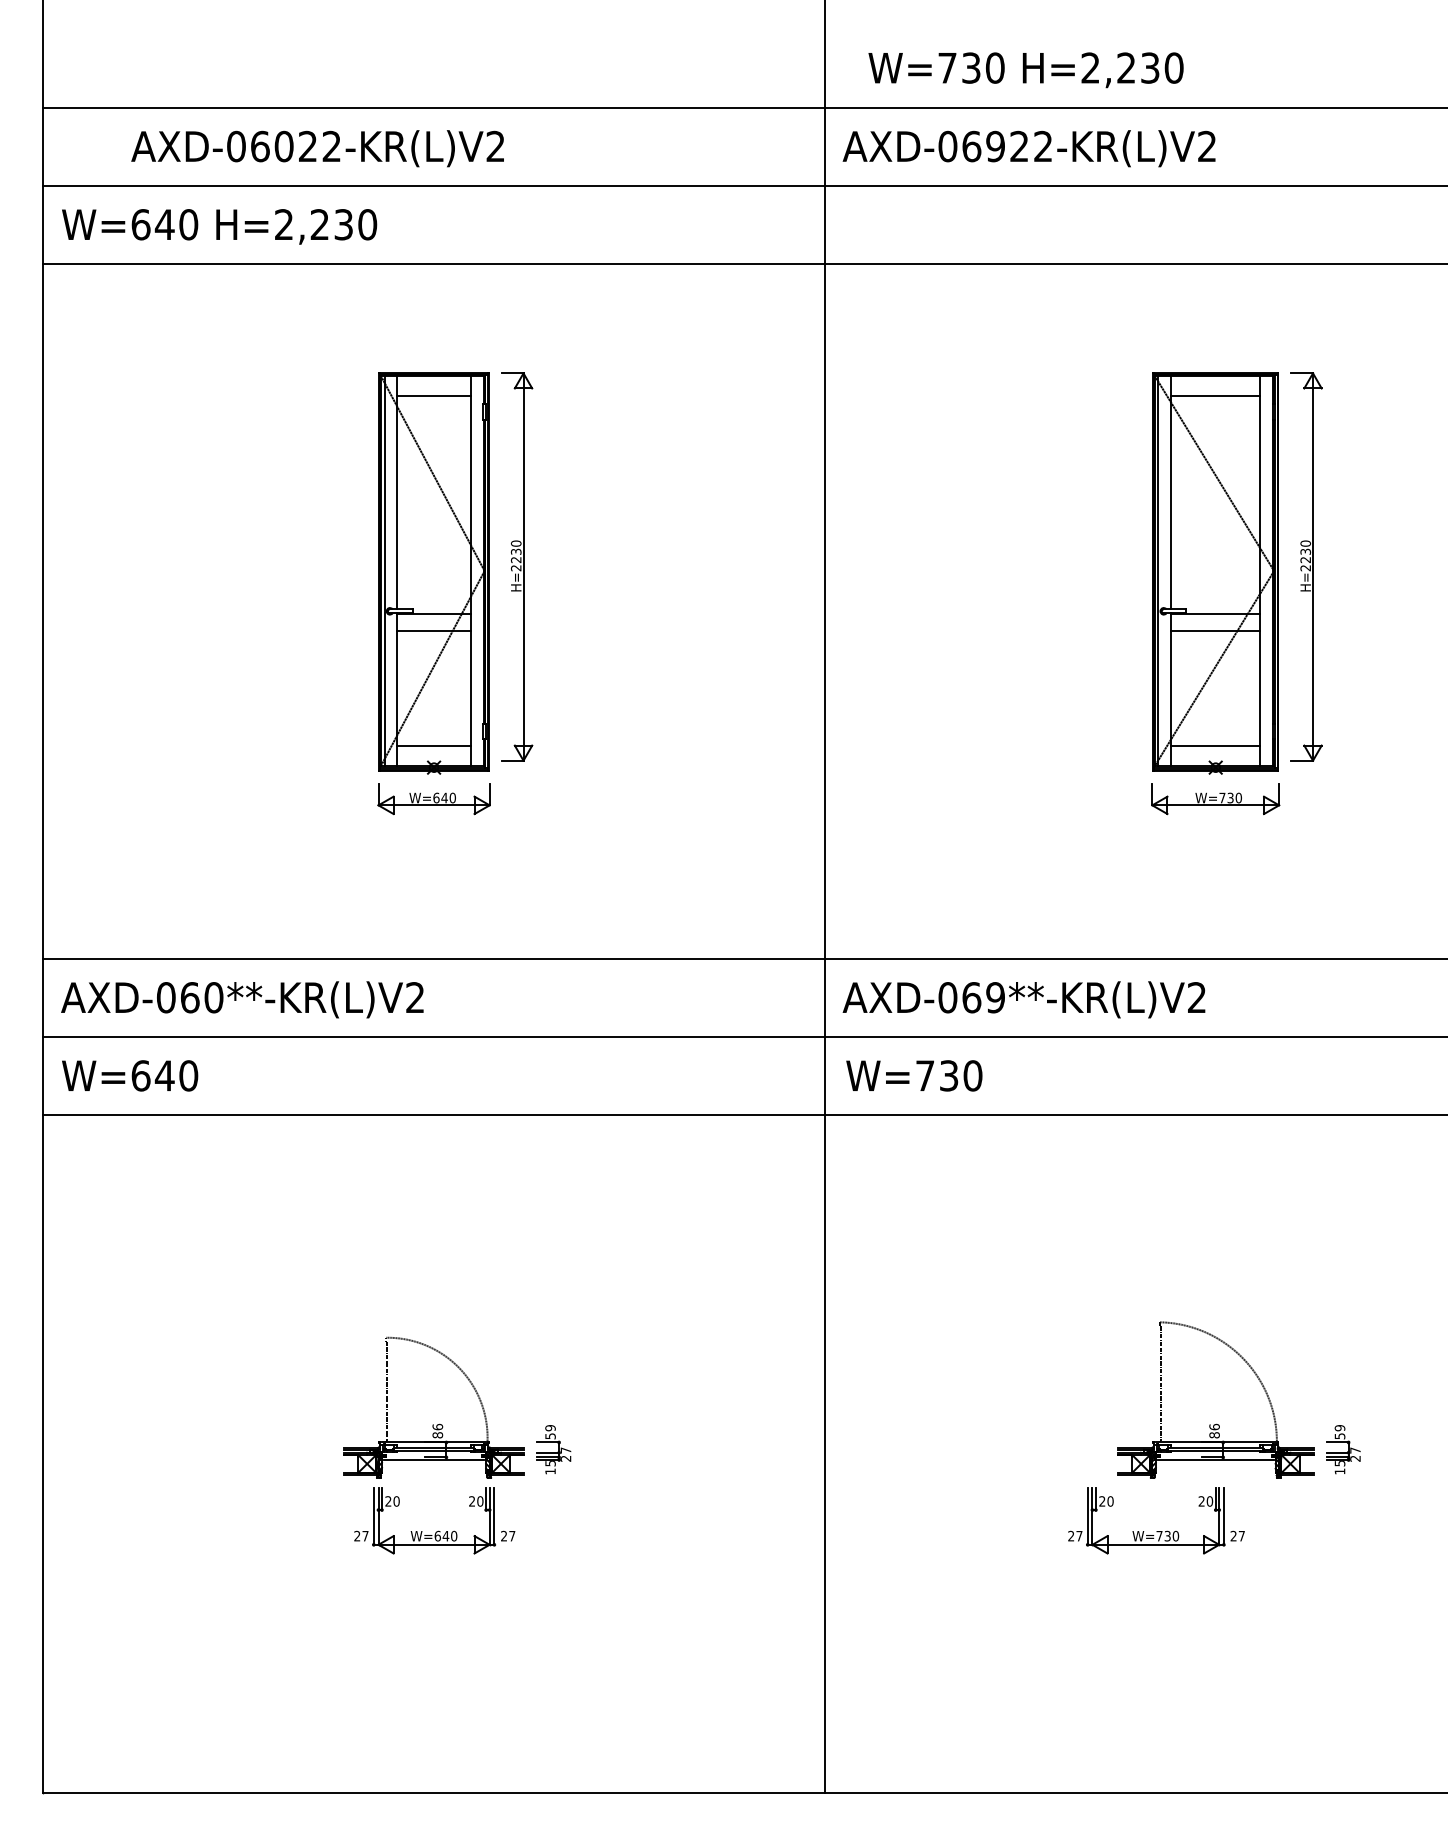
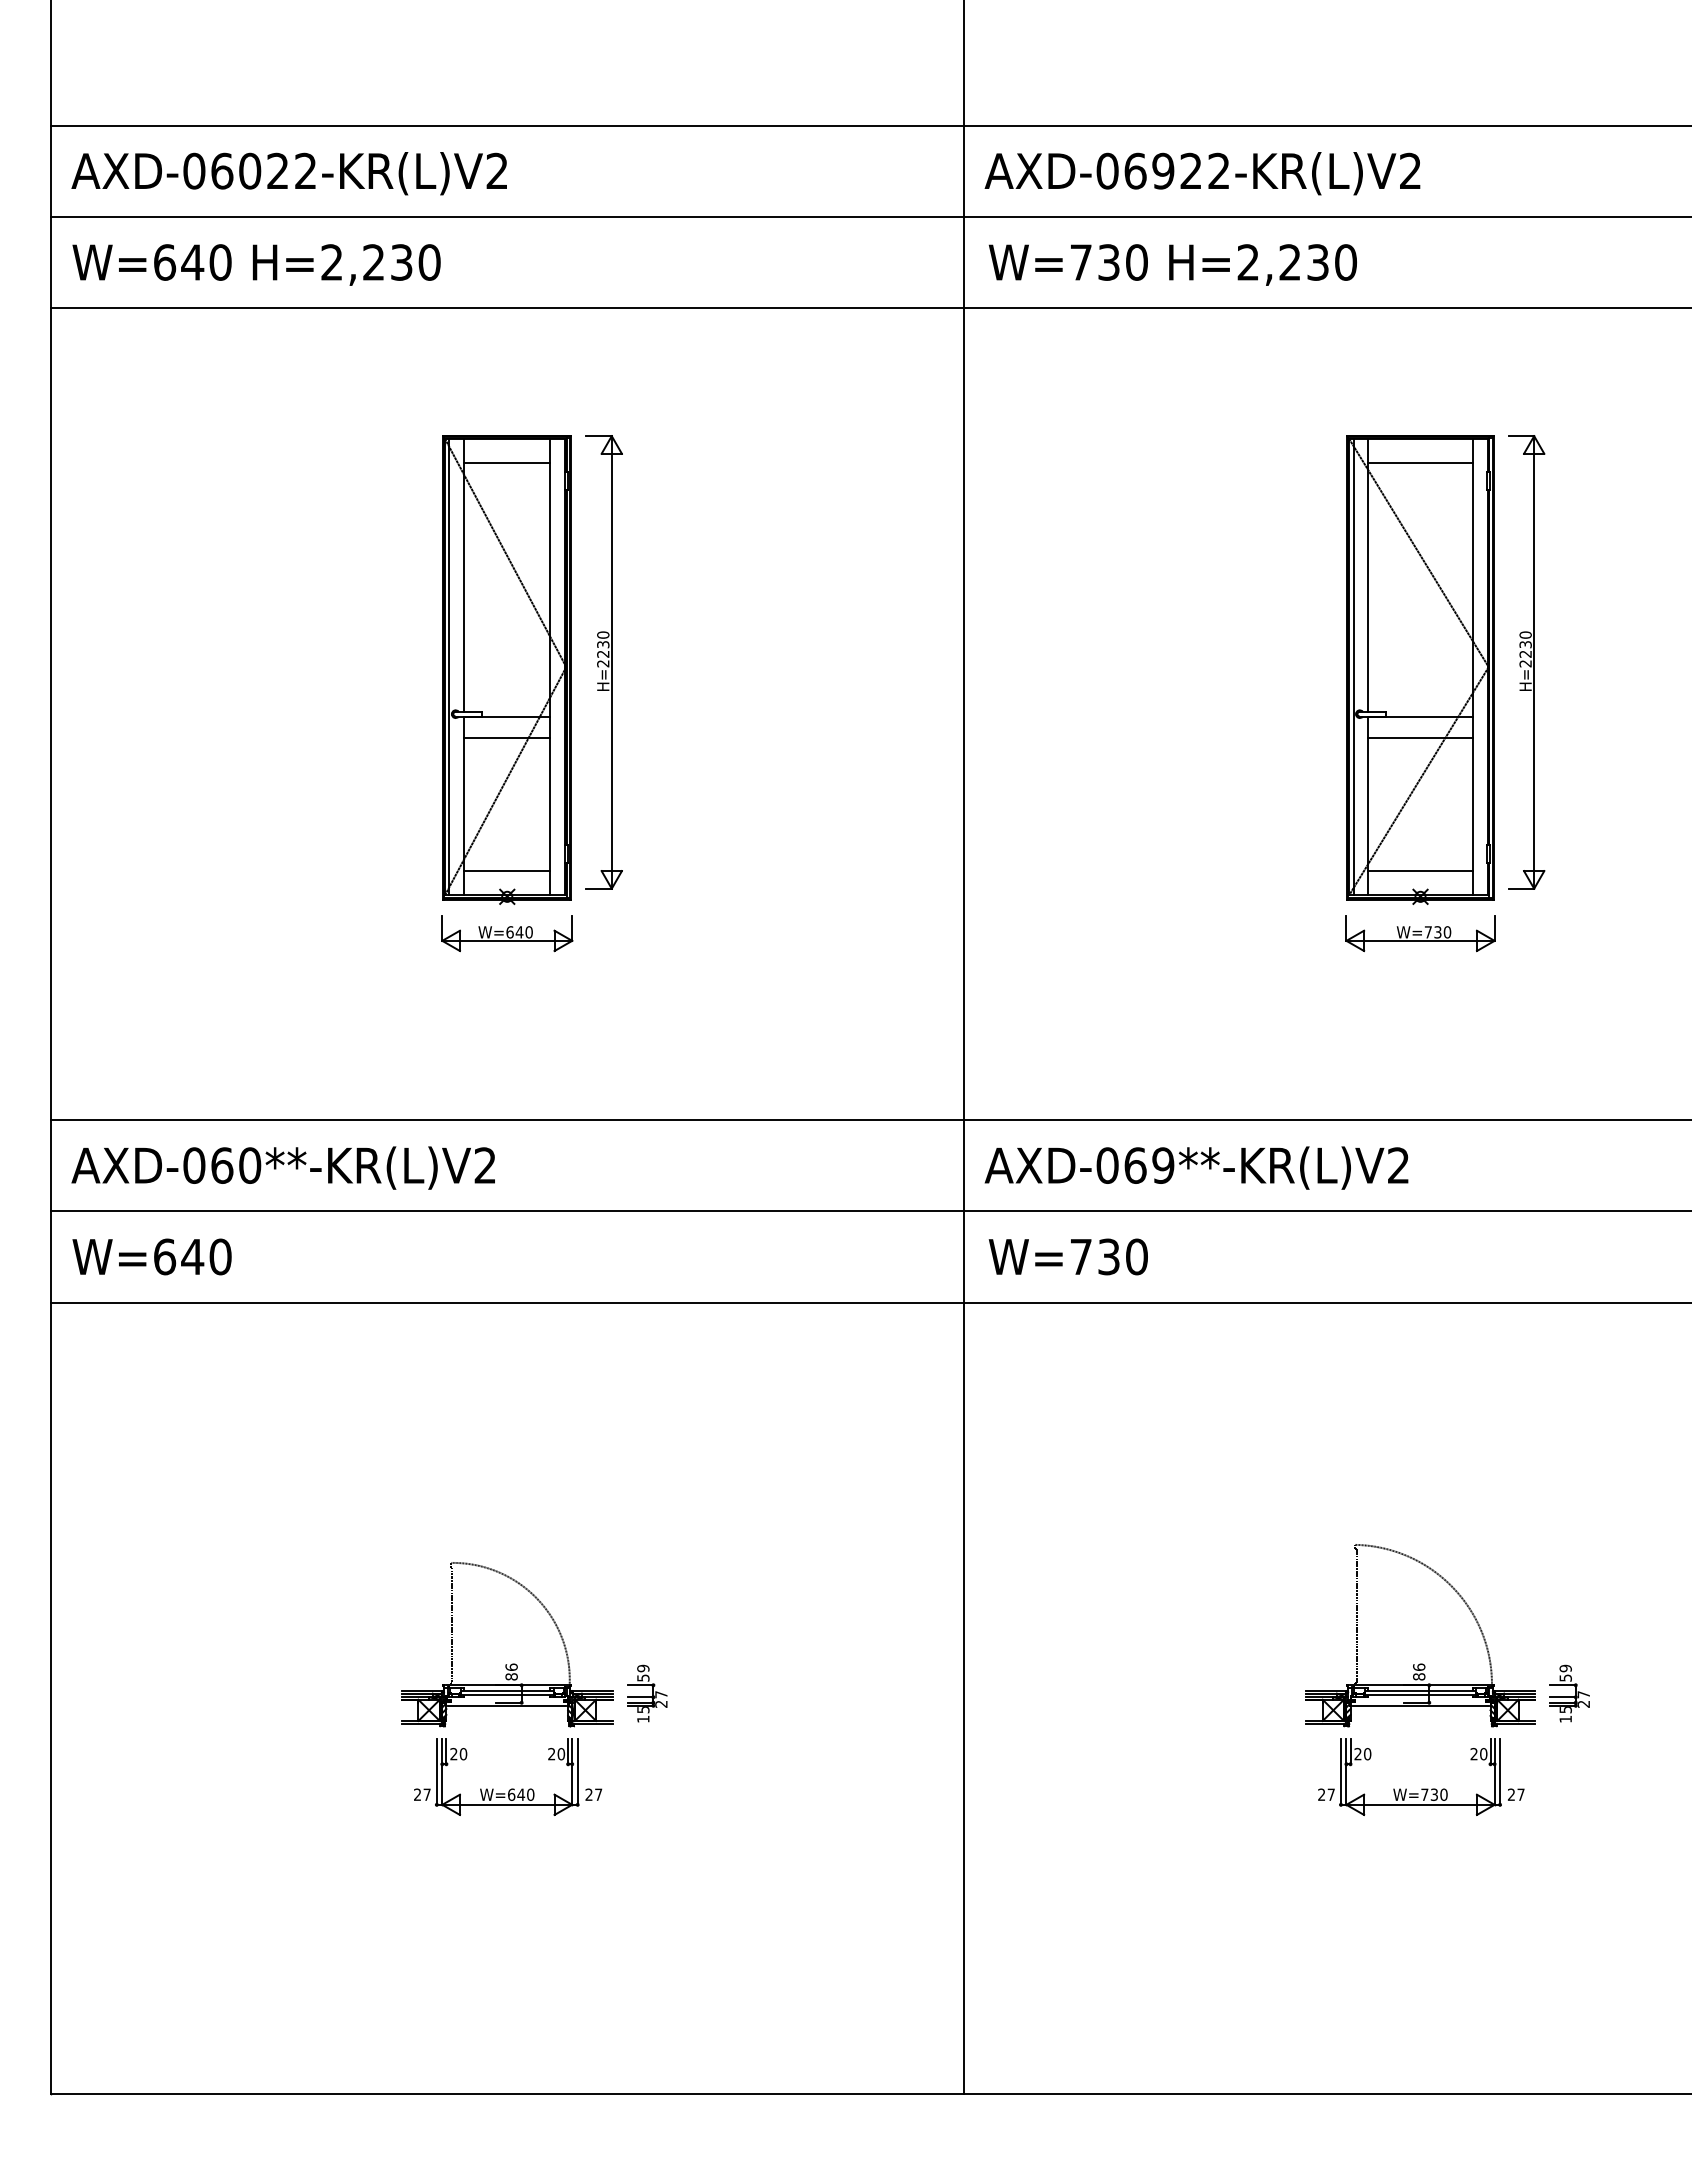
text: (1025, 69) -> (1172, 264), moved
text: (317, 148) -> (288, 173), moved
part: (1156, 1530) -> (1421, 1788), moved

